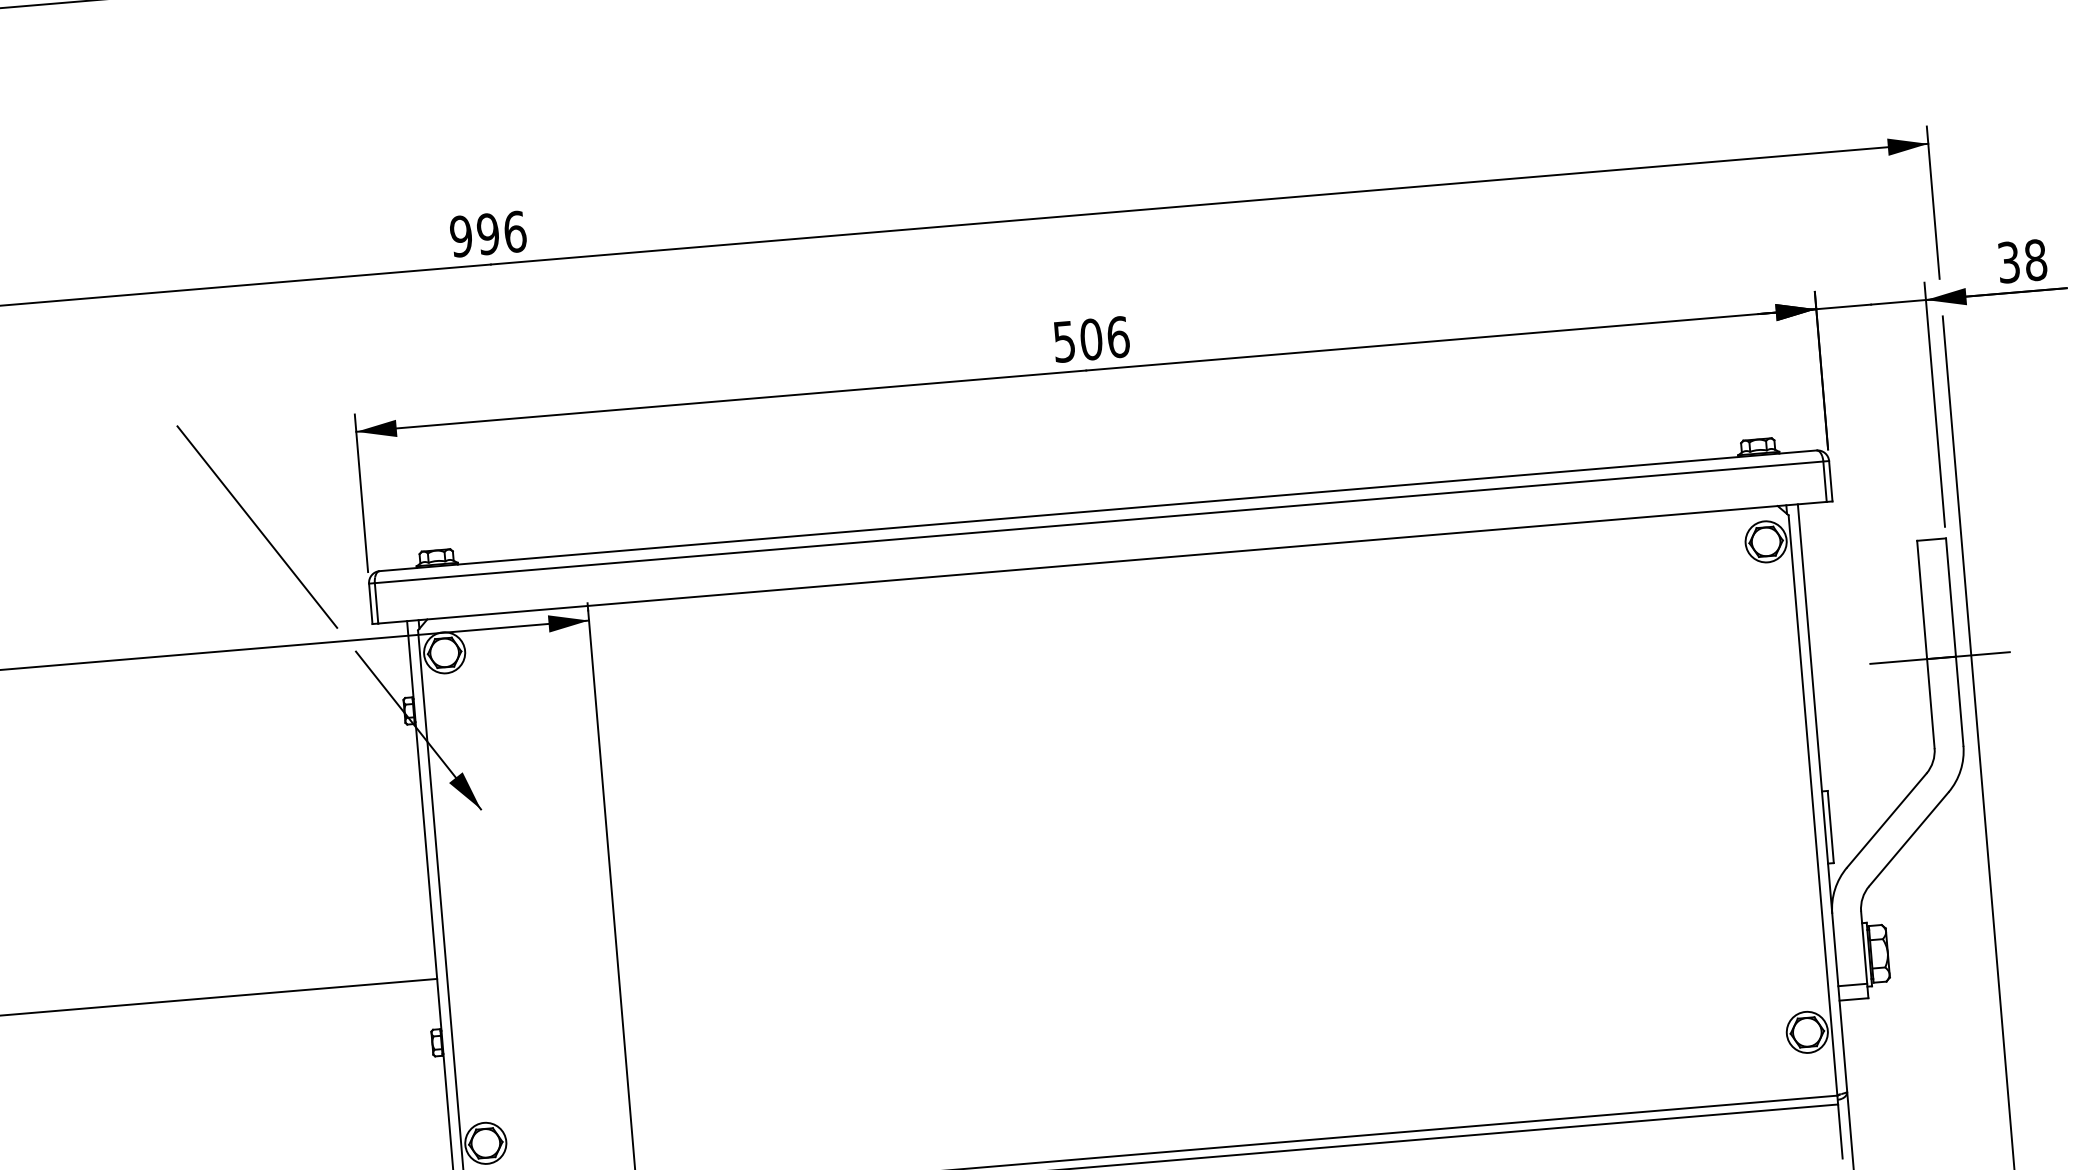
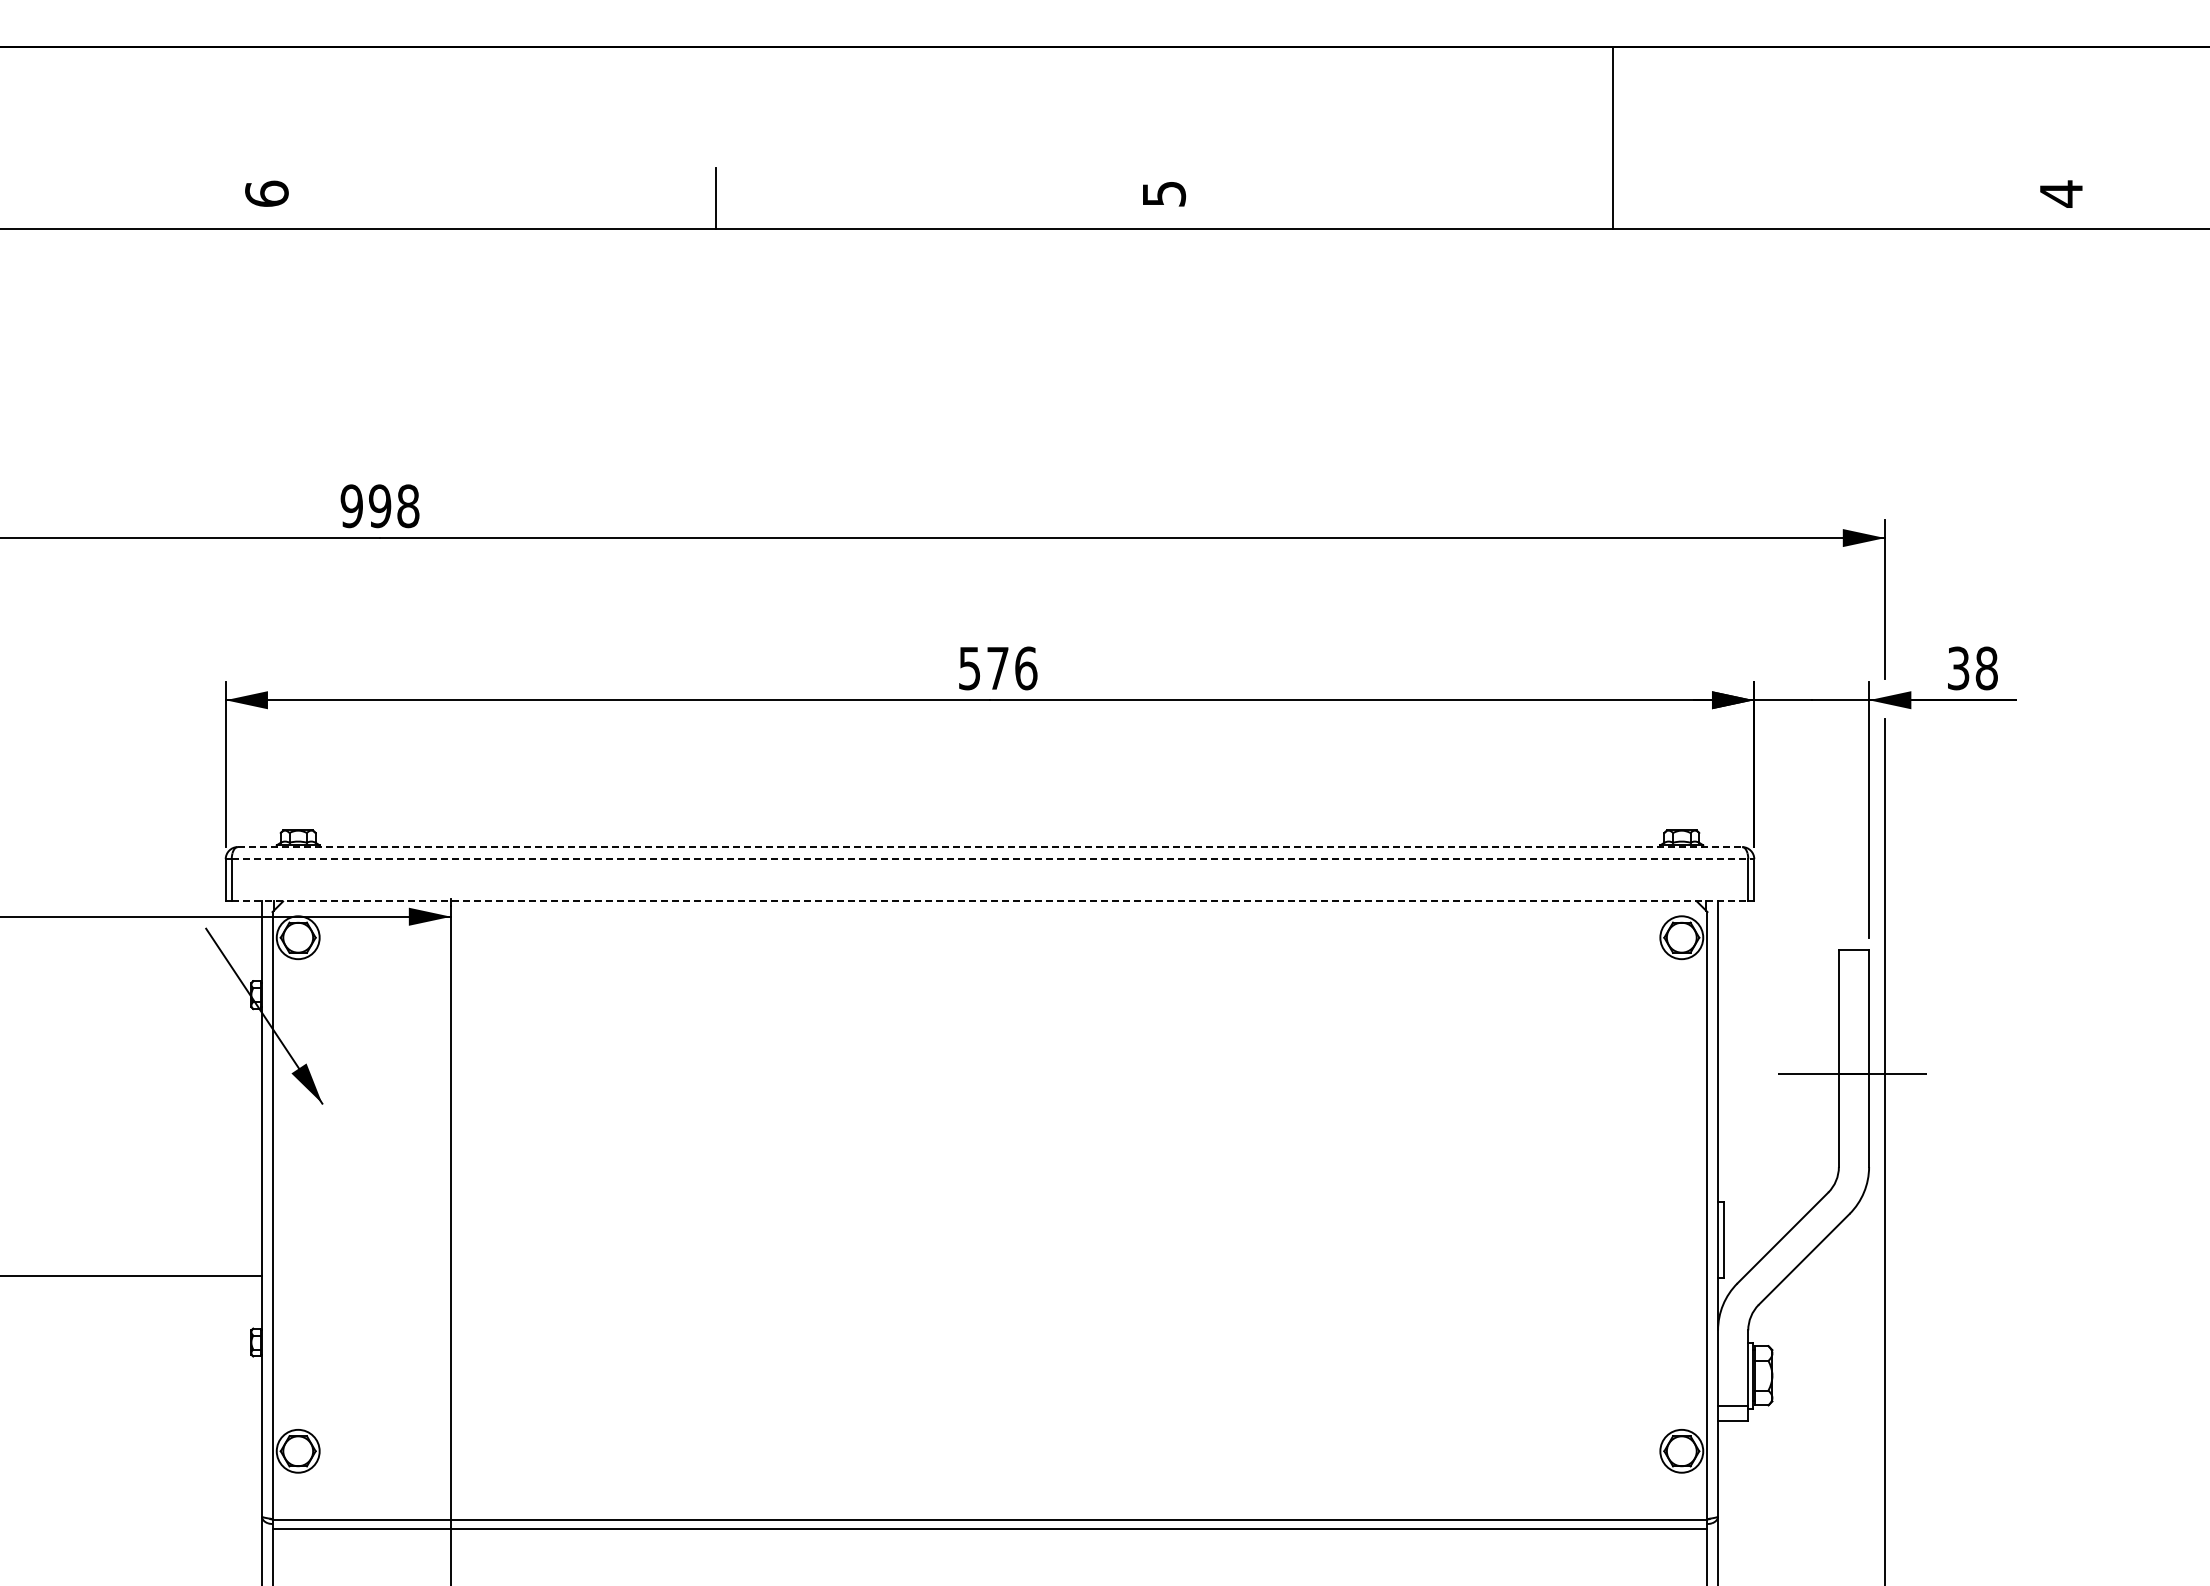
text: (515, 231) -> (408, 505), 996 -> 998
text: (1091, 339) -> (998, 668), 506 -> 576
line: (1098, 511) -> (990, 847), solid -> dashed
line: (1102, 522) -> (993, 859), solid -> dashed
line: (257, 526) -> (114, 790), removed
line: (1102, 562) -> (990, 901), solid -> dashed

